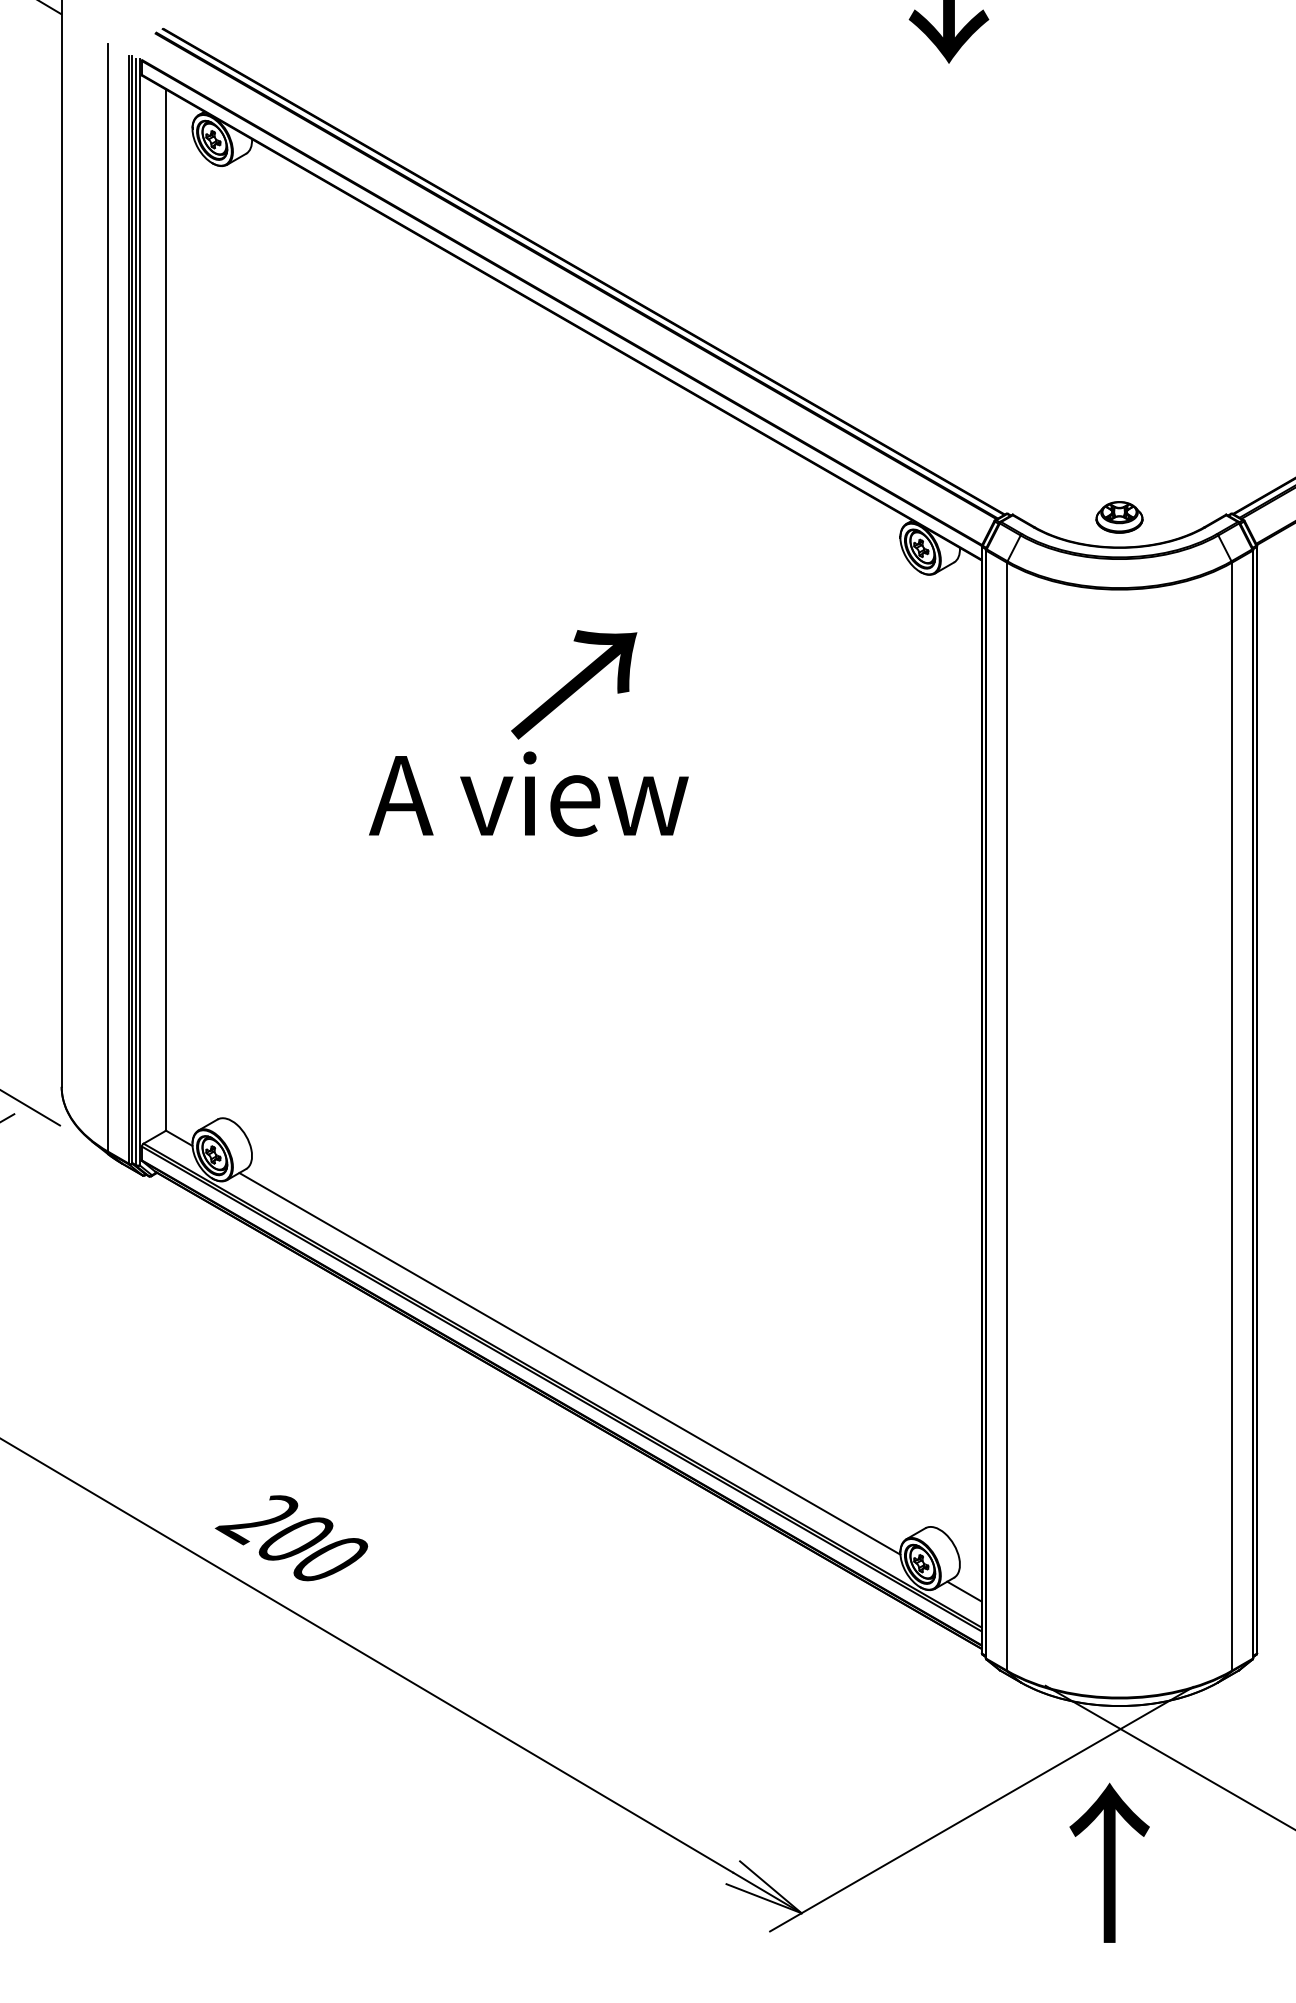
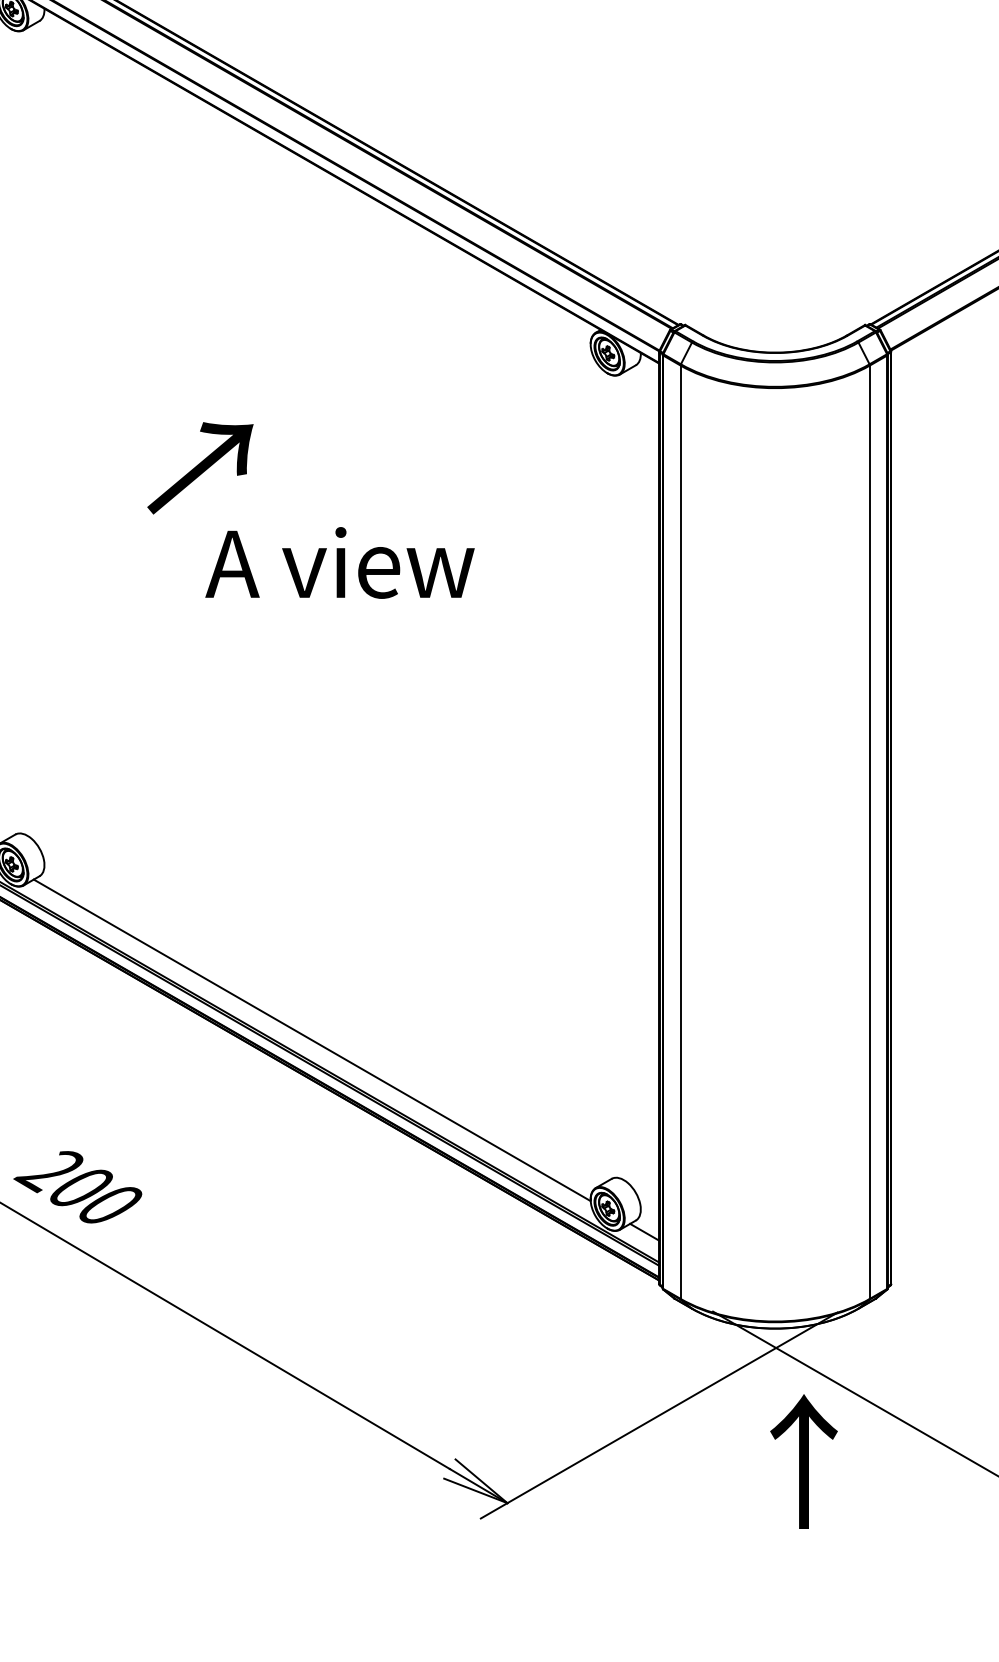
part: (1119, 517) -> (775, 327), removed
text: (574, 684) -> (200, 468), moved
text: (528, 793) -> (339, 562), moved
text: (1109, 1862) -> (803, 1461), moved

